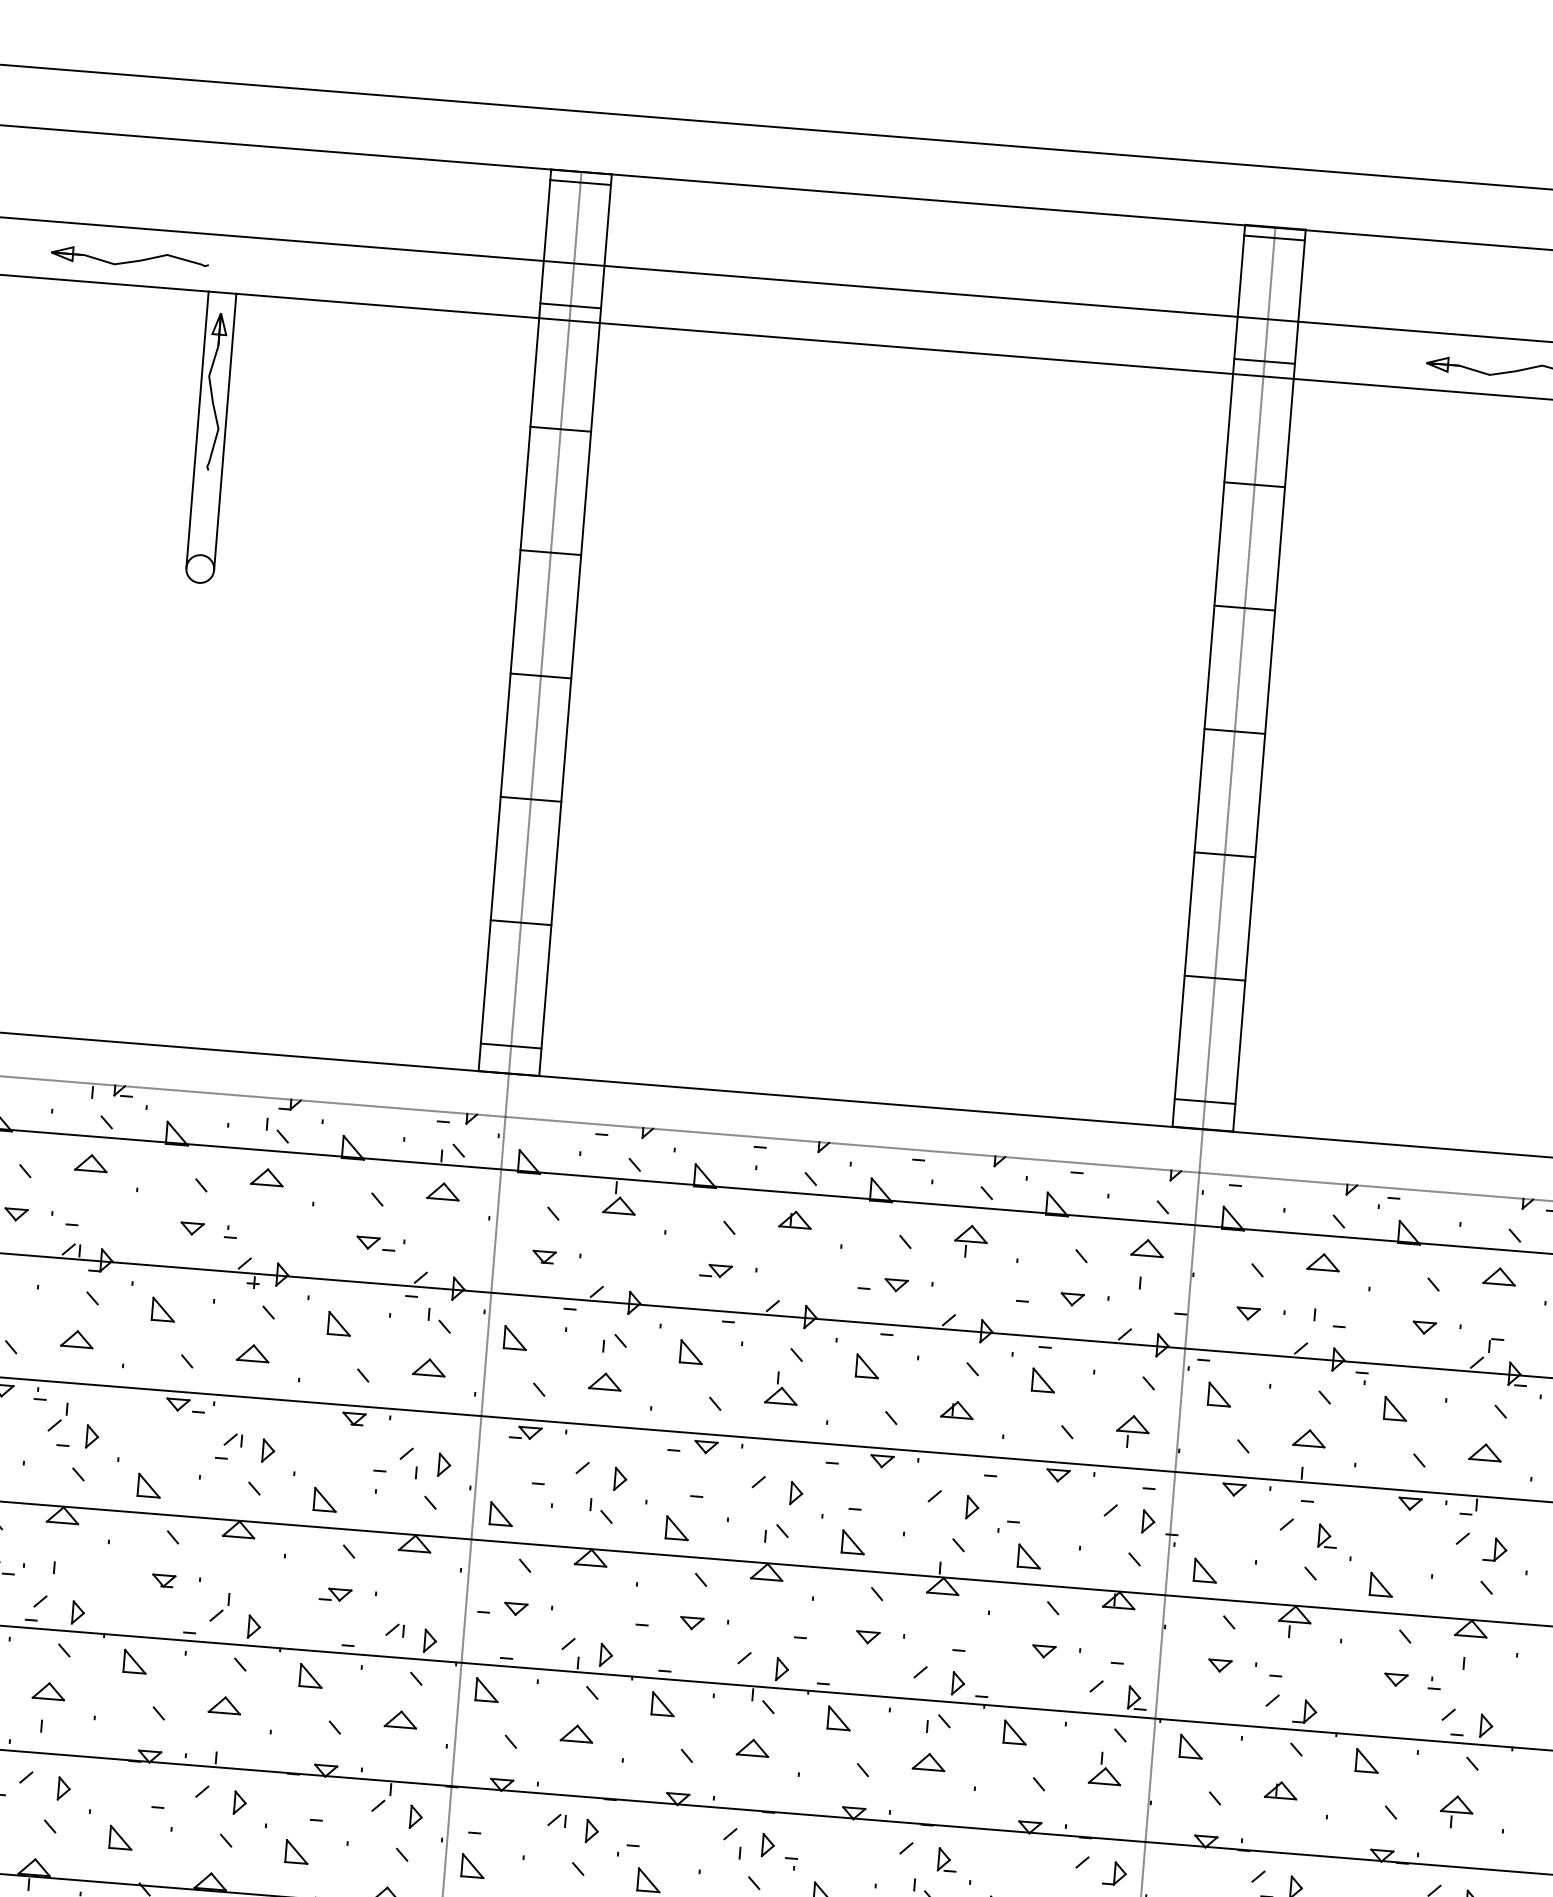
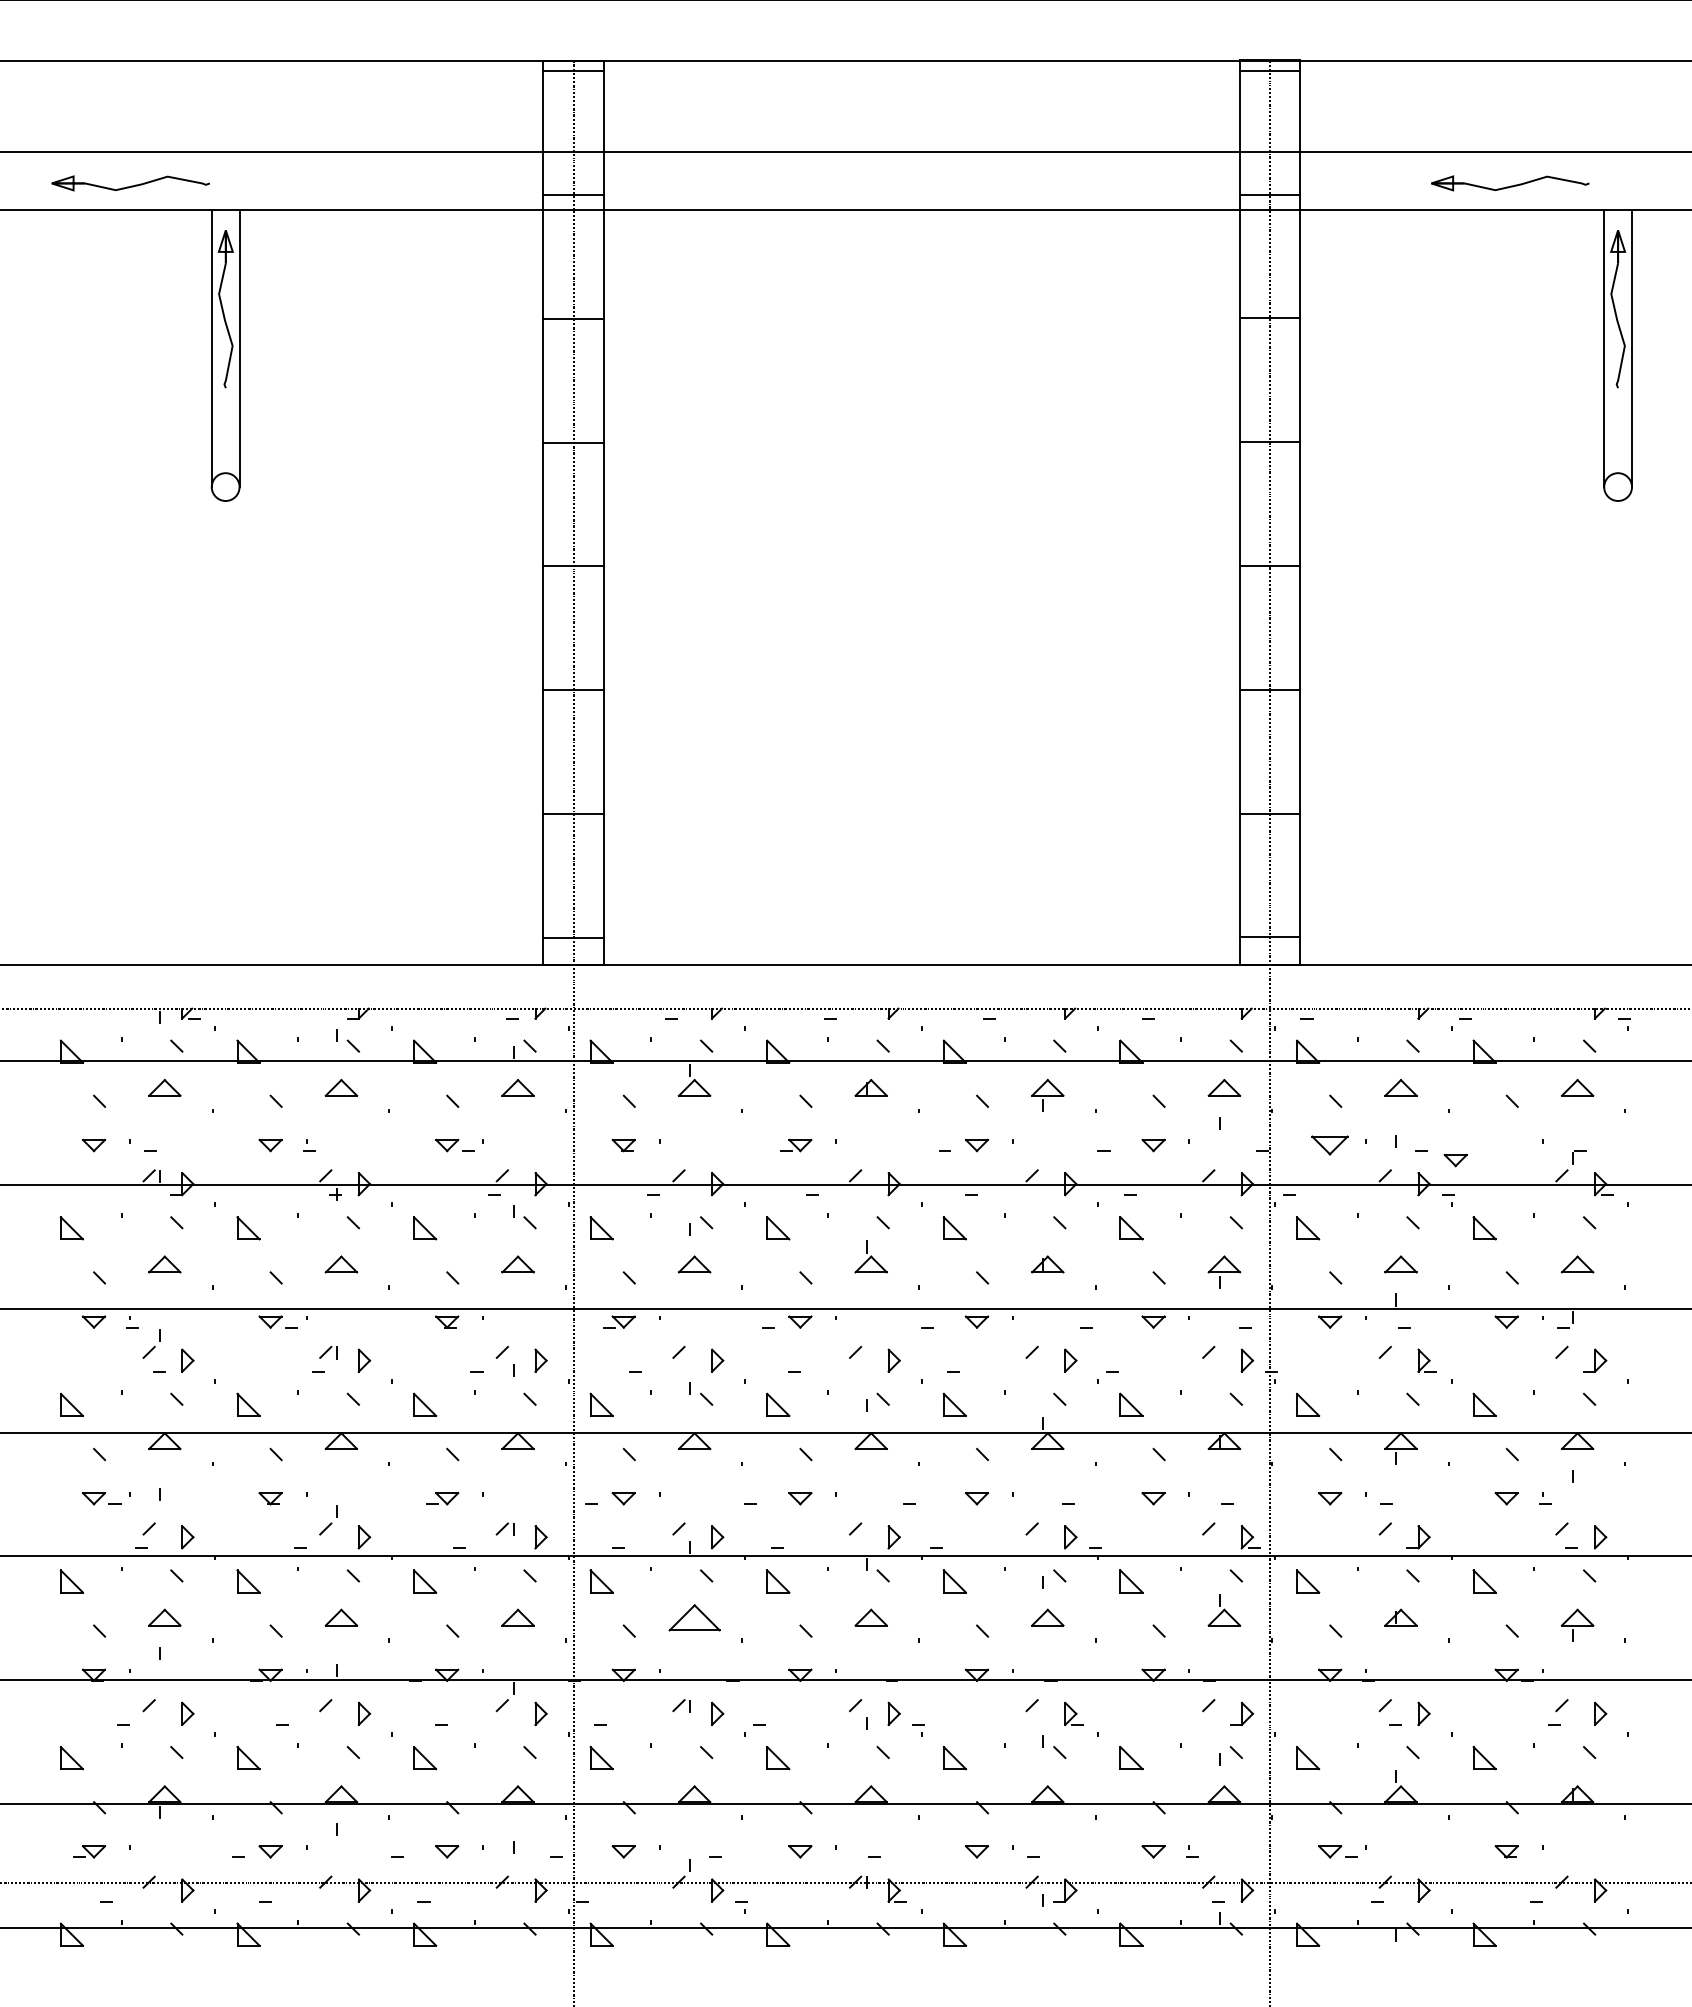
part: (1248, 1313) -> (1330, 1145), size x1.6
part: (1424, 1328) -> (1455, 1160), moved
part: (576, 1733) -> (694, 1617), size x1.6

